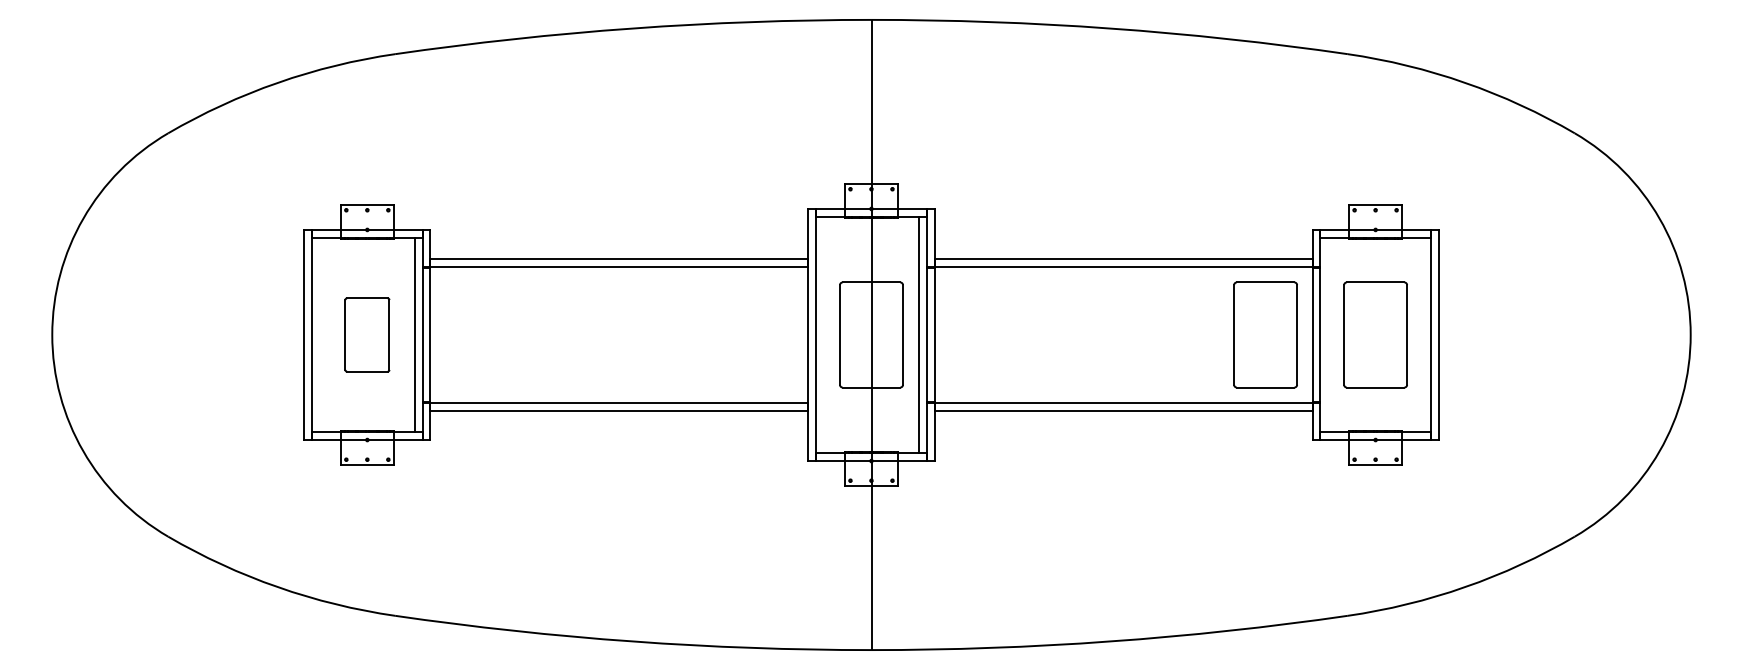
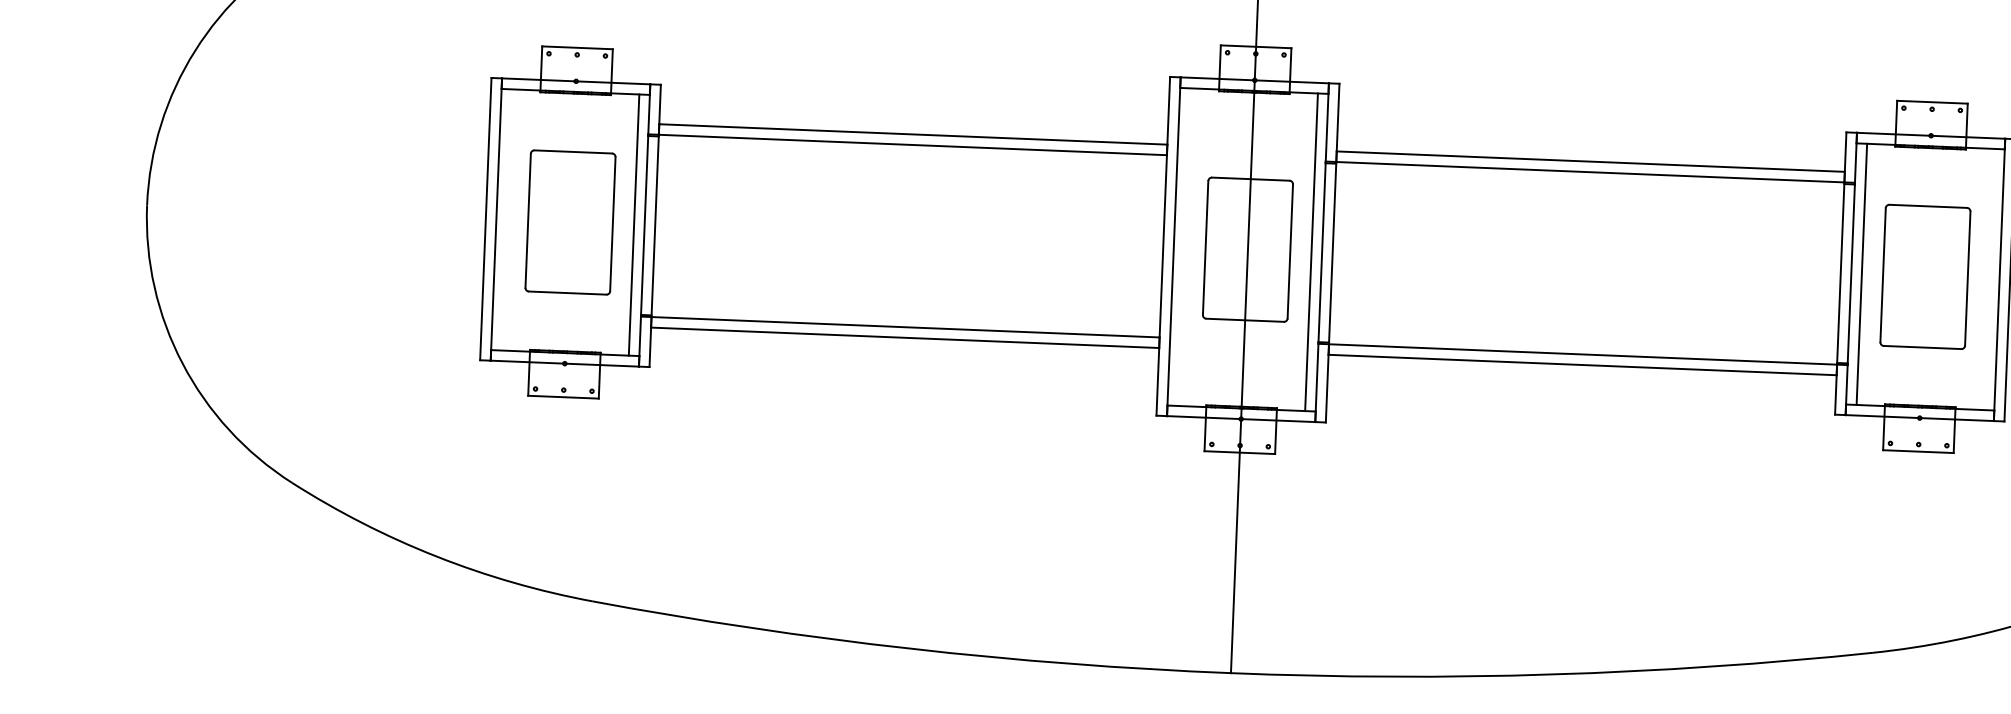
part: (367, 334) -> (570, 221), size x1.43
part: (1265, 334) -> (1777, 270), removed
line: (1328, 334) -> (1862, 273), added

